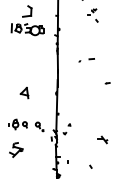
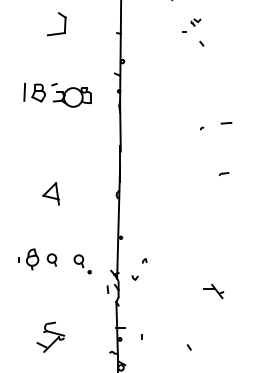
part: (27, 29) -> (57, 94), moved
part: (86, 60) -> (215, 126), moved
part: (16, 149) -> (51, 336), moved

